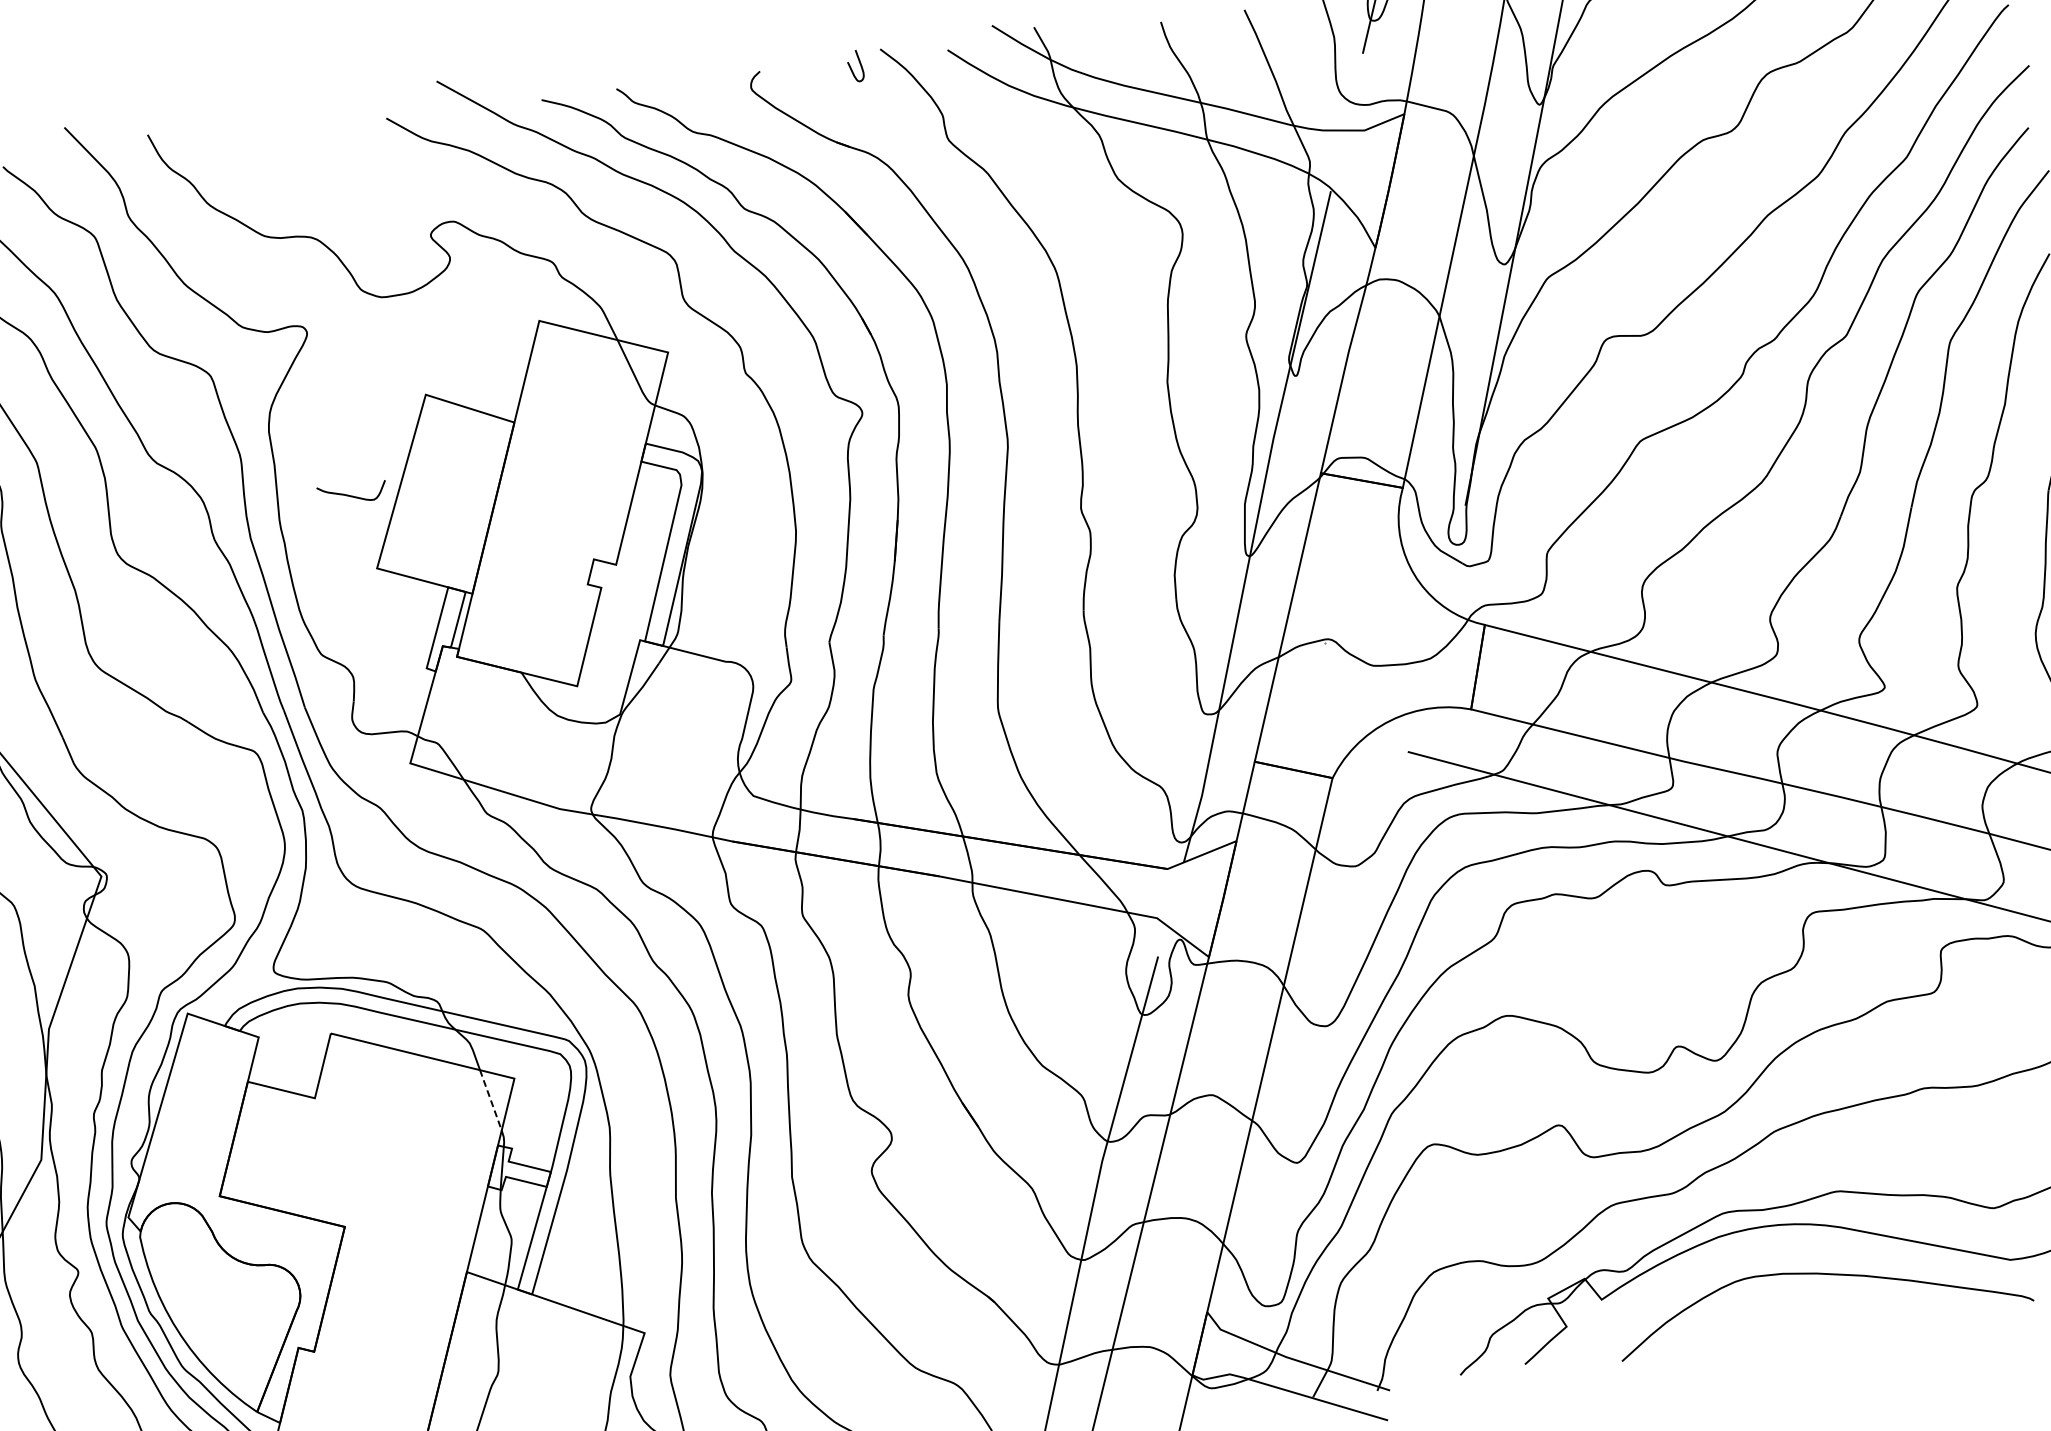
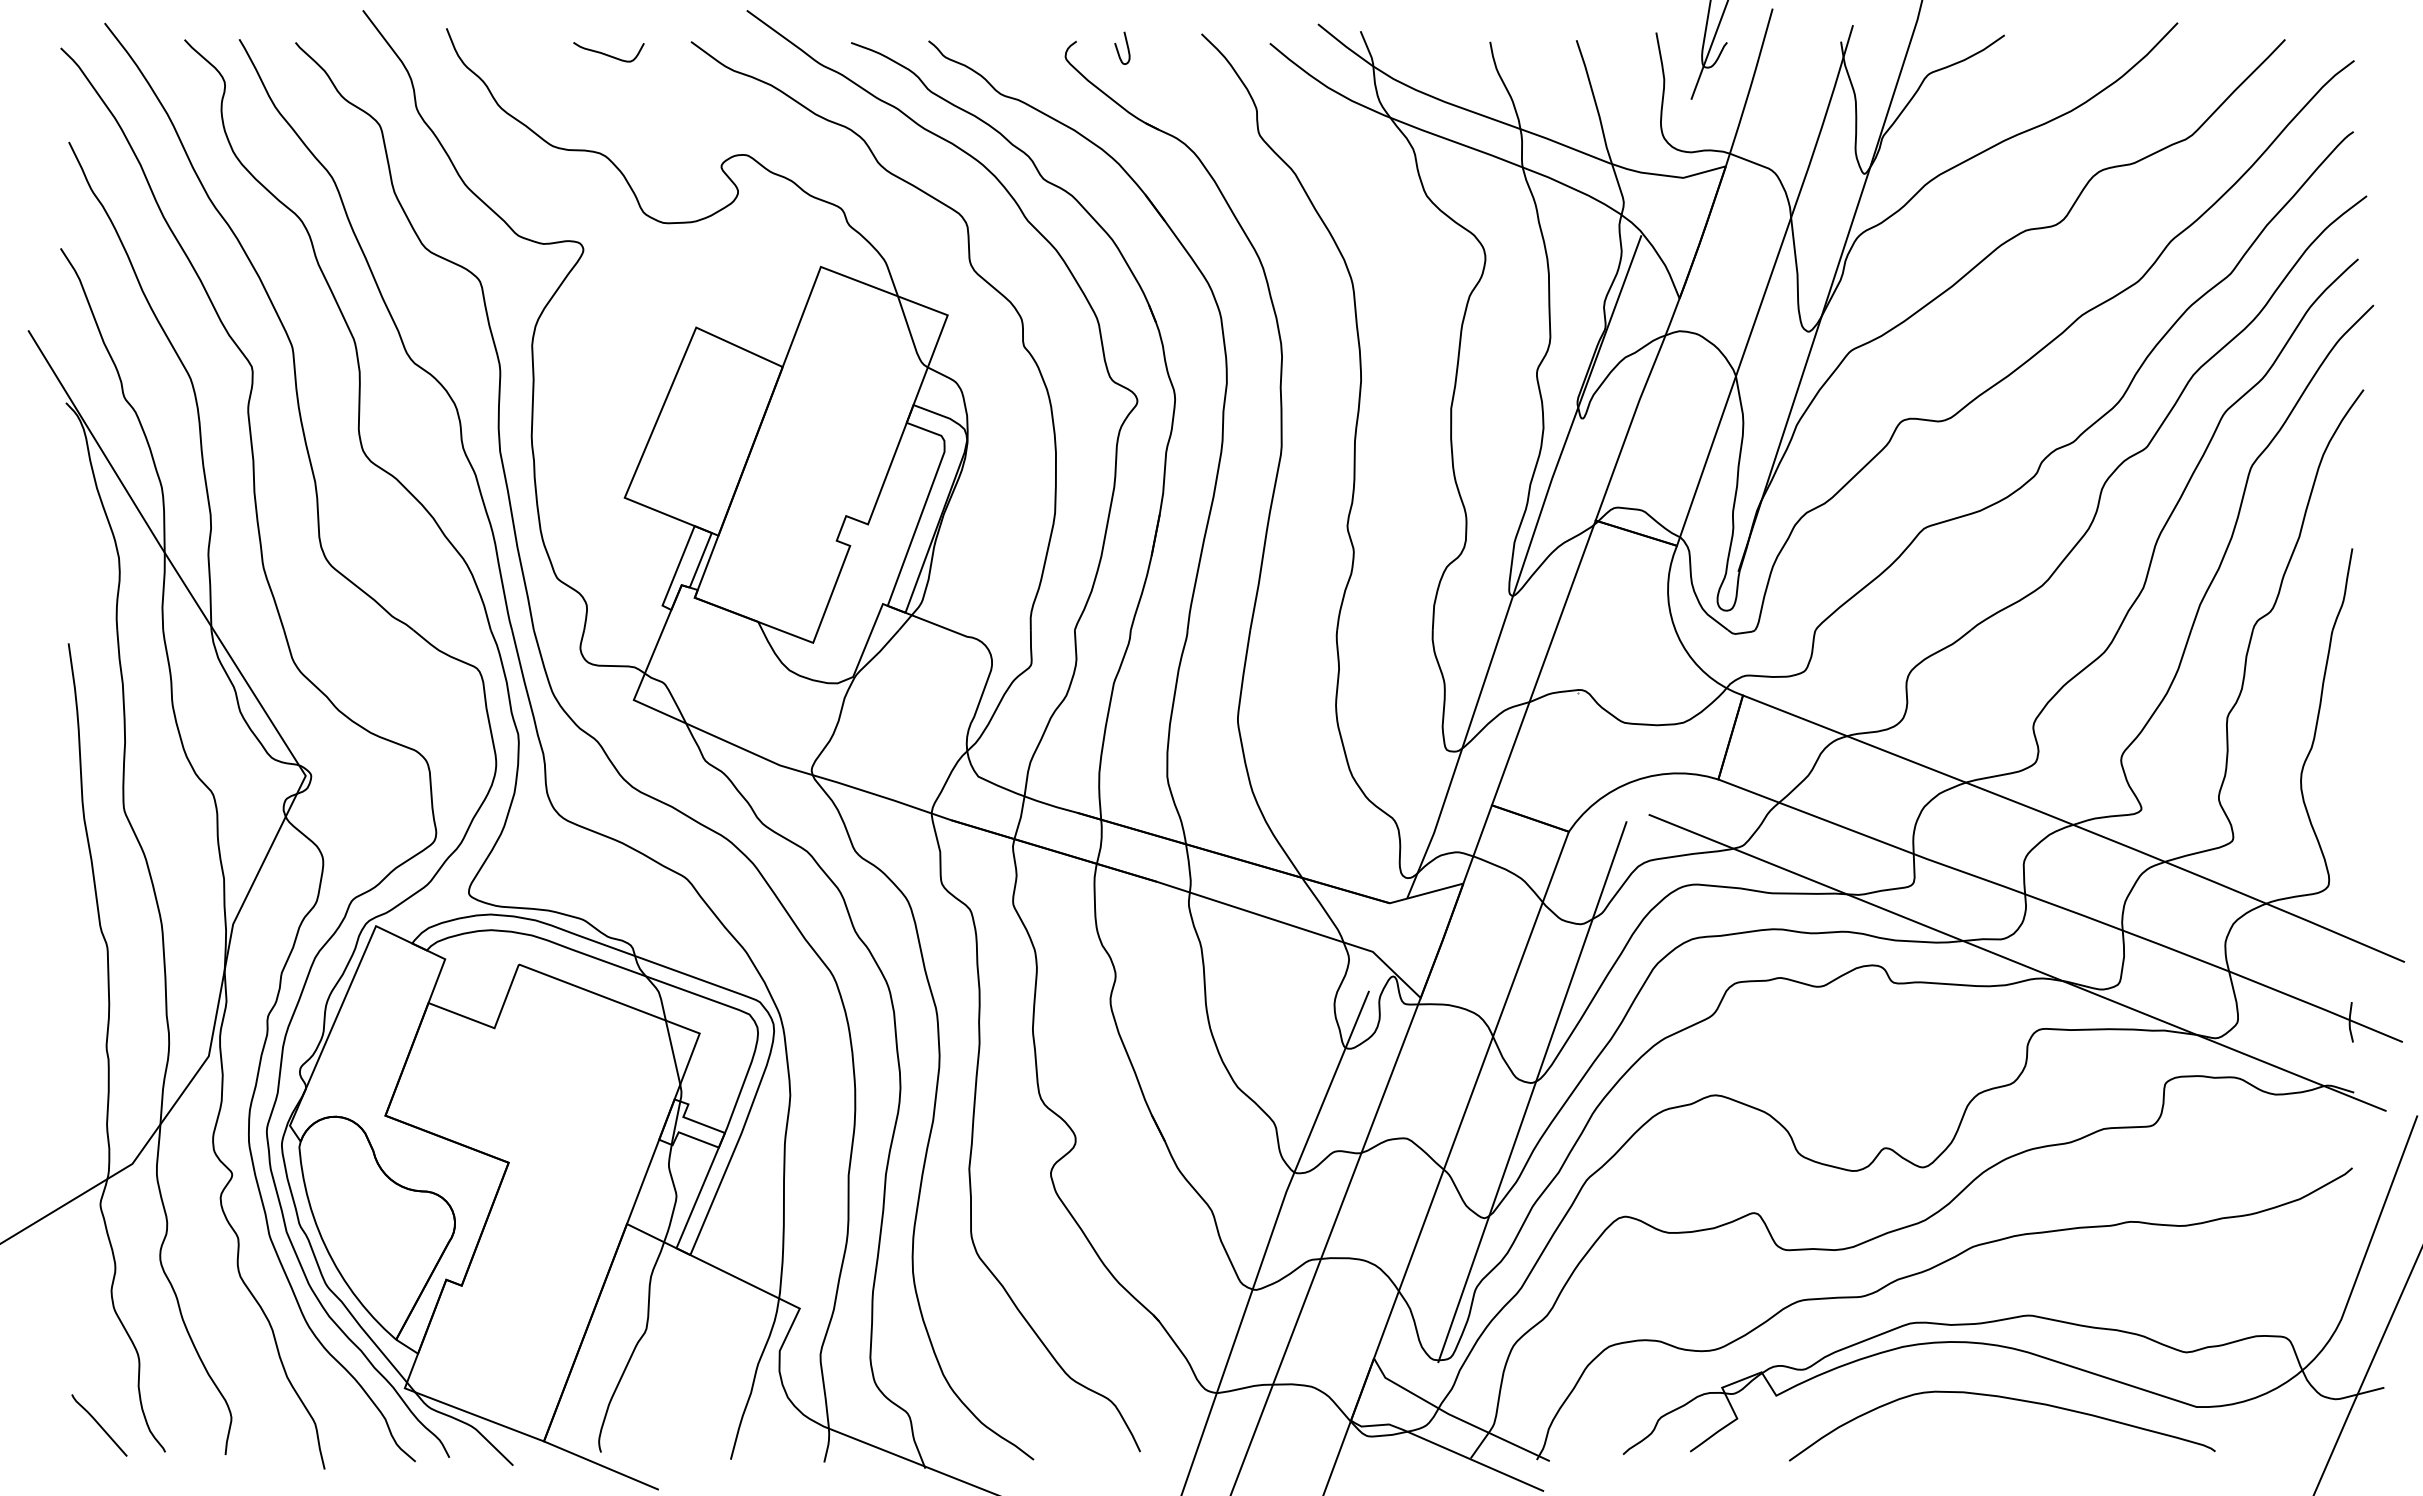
curve: (859, 64) -> (1126, 46), moved
curve: (351, 495) -> (608, 54), moved
line: (1328, 1035) -> (1532, 1092), added
line: (491, 1100) -> (673, 1052), dashed -> solid

